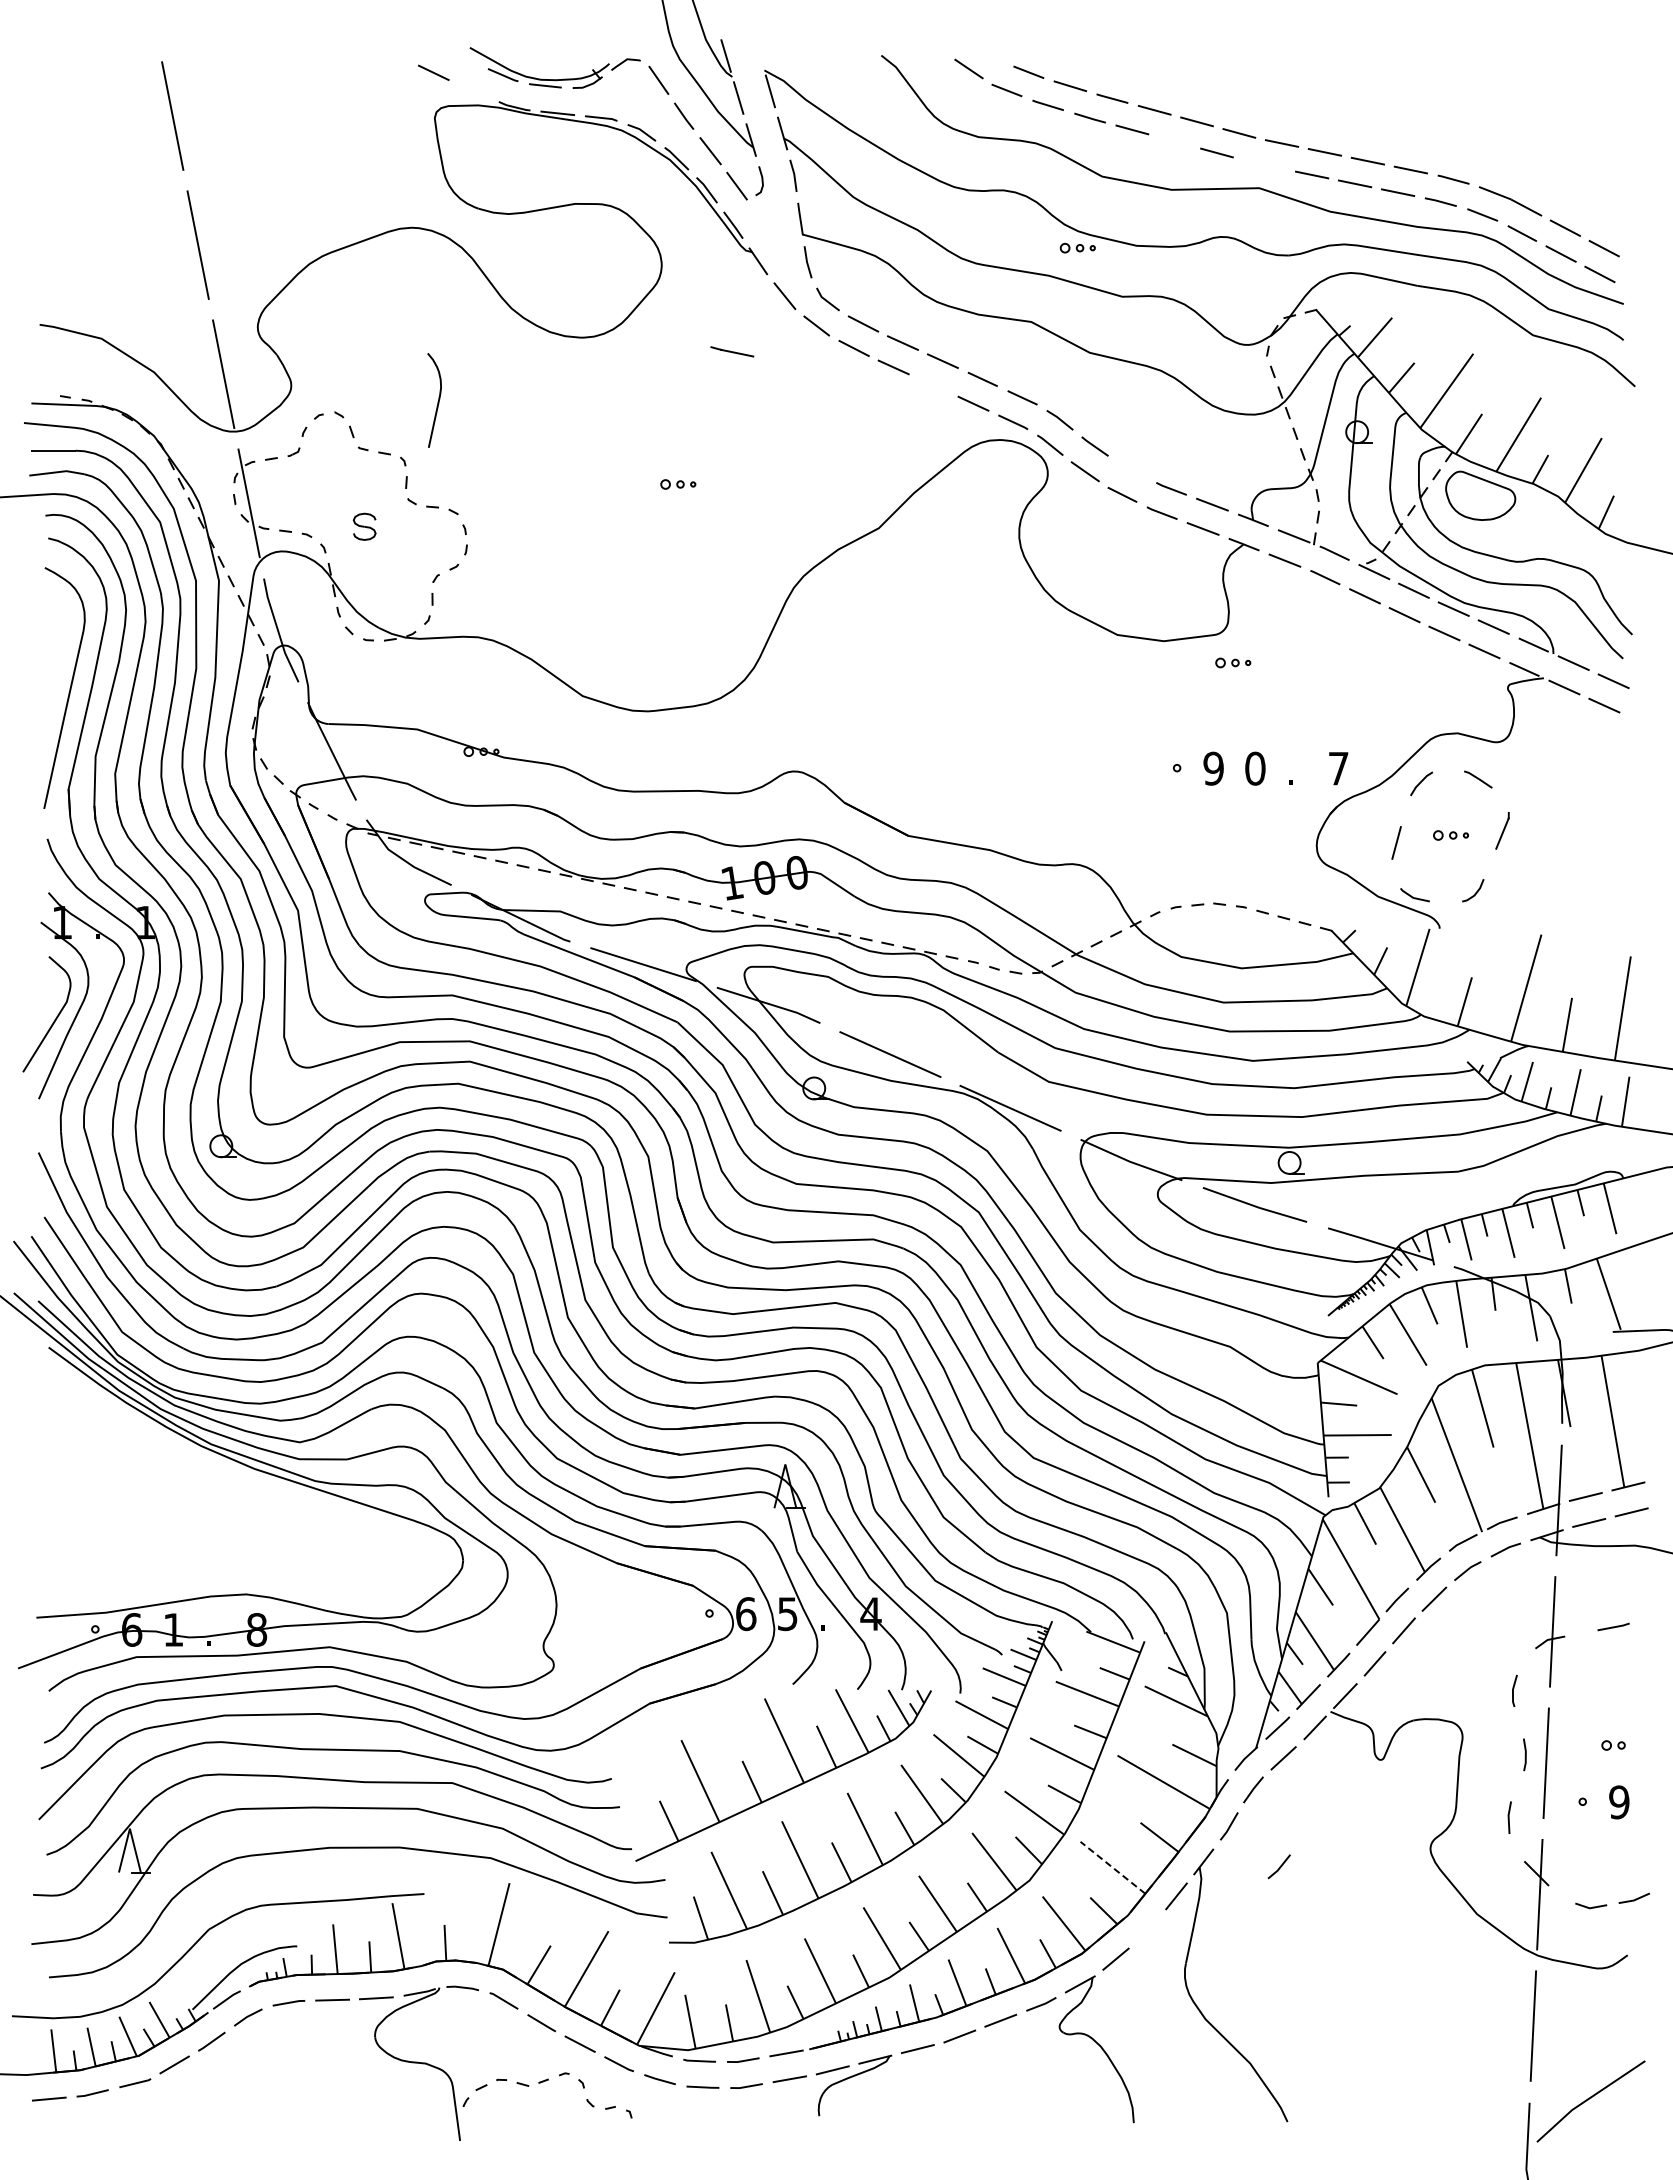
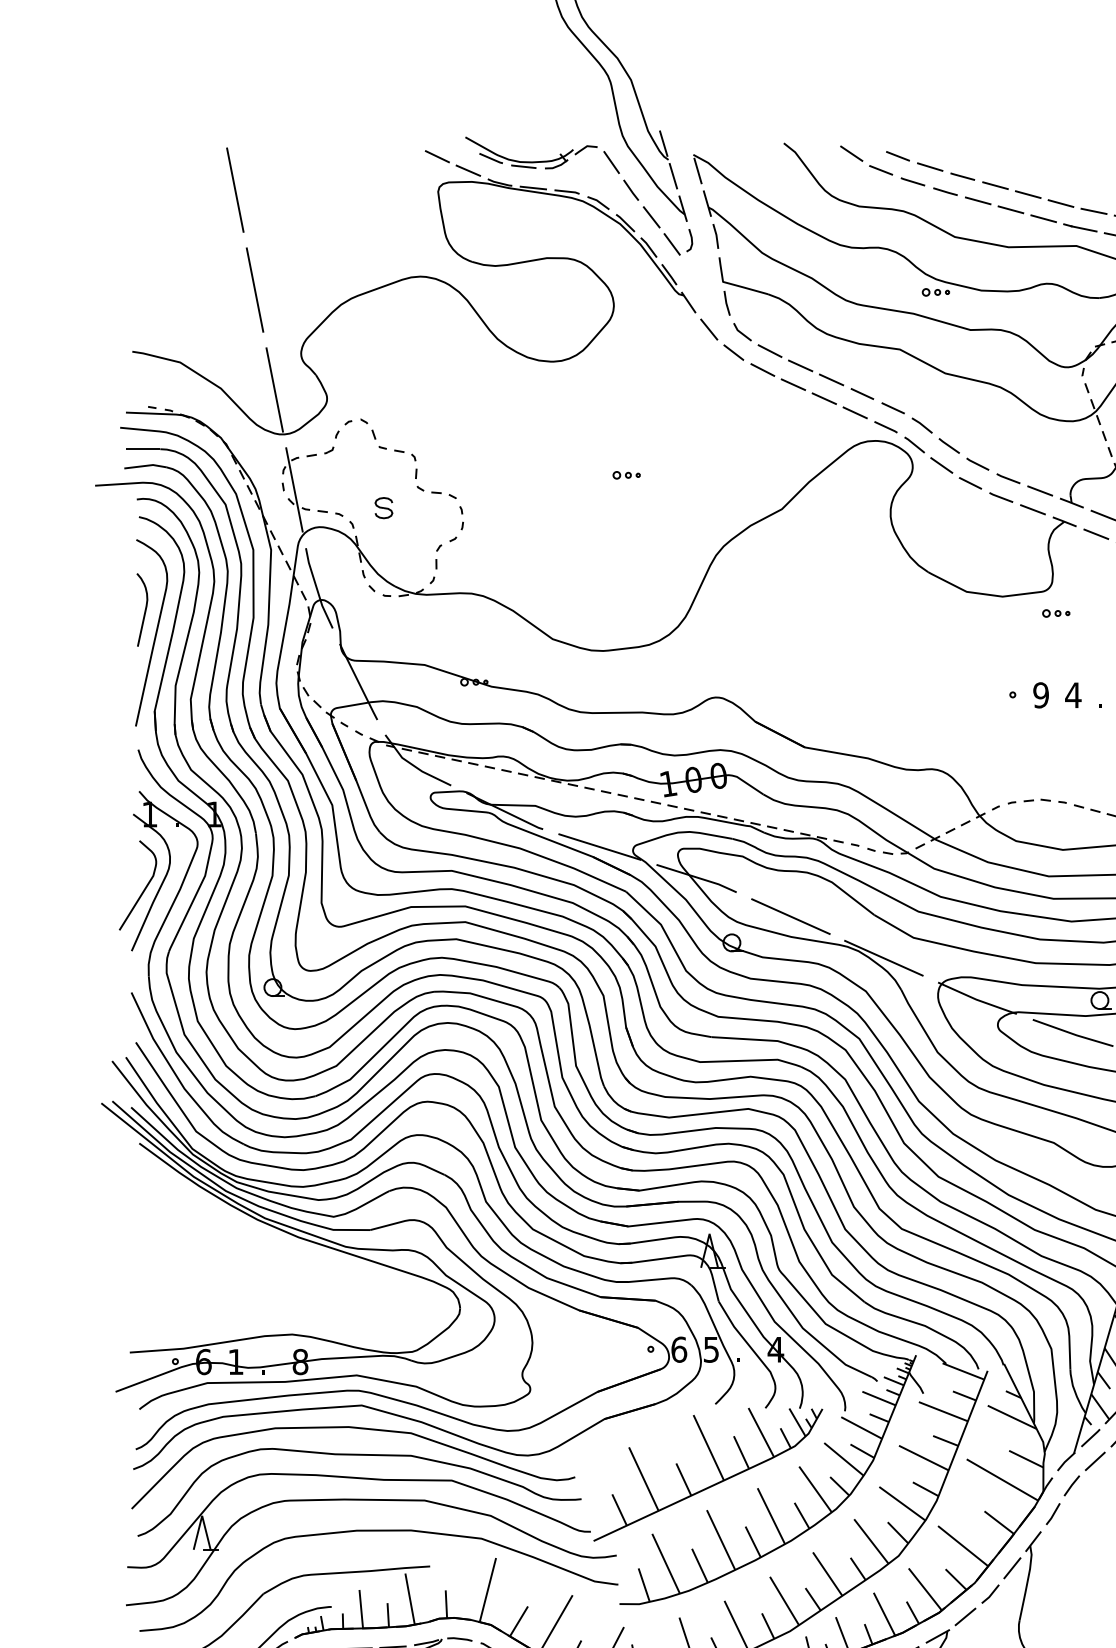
line: (473, 90) -> (468, 170), added
line: (1174, 141) -> (1010, 209), added
line: (732, 351) -> (1080, 227), moved
line: (933, 385) -> (824, 398), added
curve: (437, 401) -> (144, 610), moved
line: (1131, 470) -> (977, 464), added
text: (1255, 768) -> (1073, 695), 0 -> 4
line: (1279, 1866) -> (990, 1593), moved
line: (1112, 1867) -> (962, 1545), dashed -> solid

